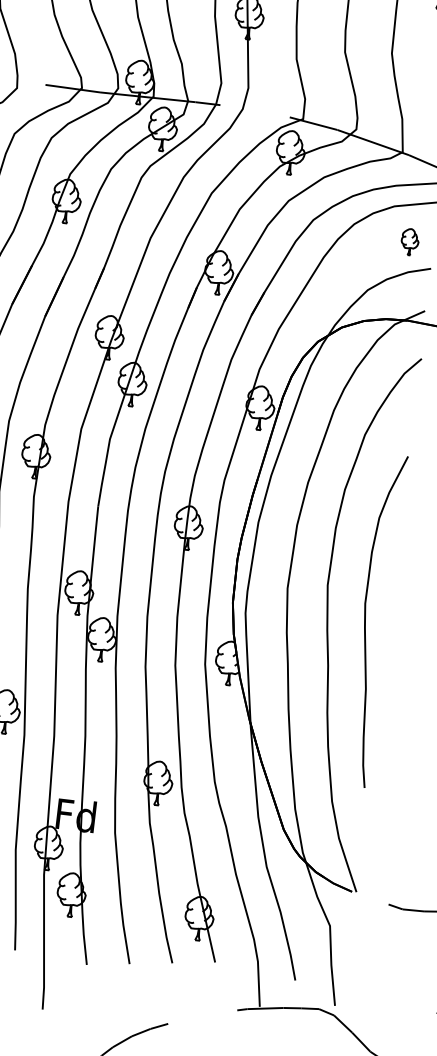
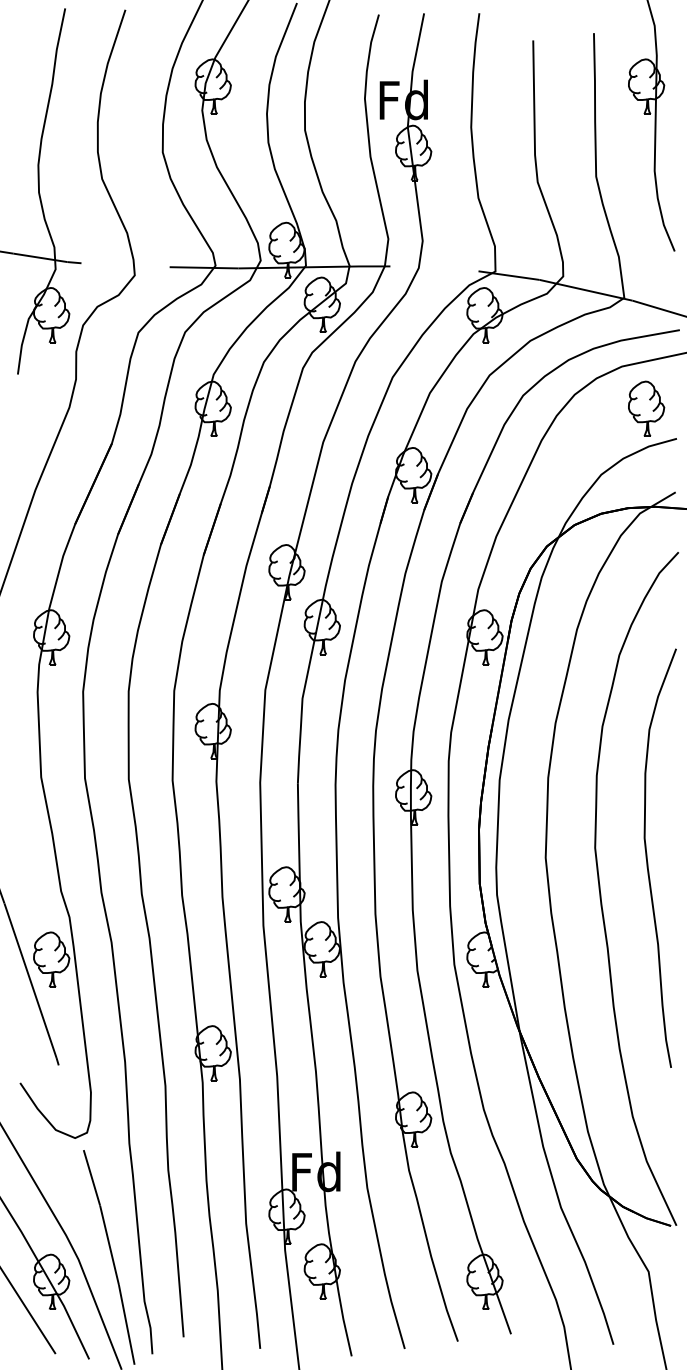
part: (409, 241) -> (646, 408), size x1.67
curve: (365, 619) -> (647, 857), moved

